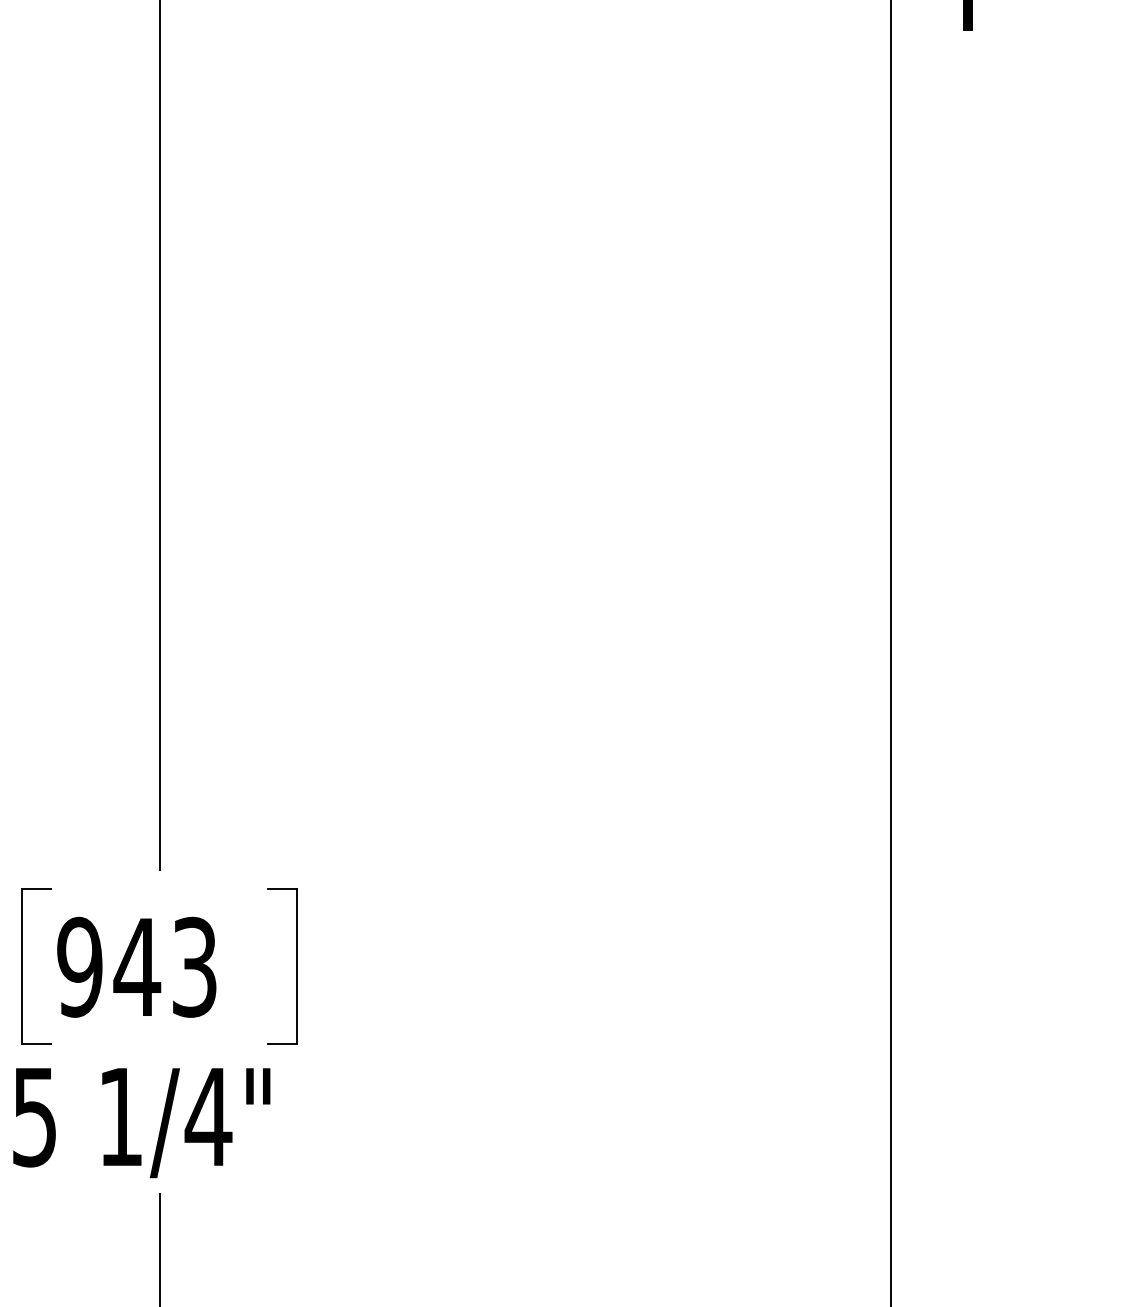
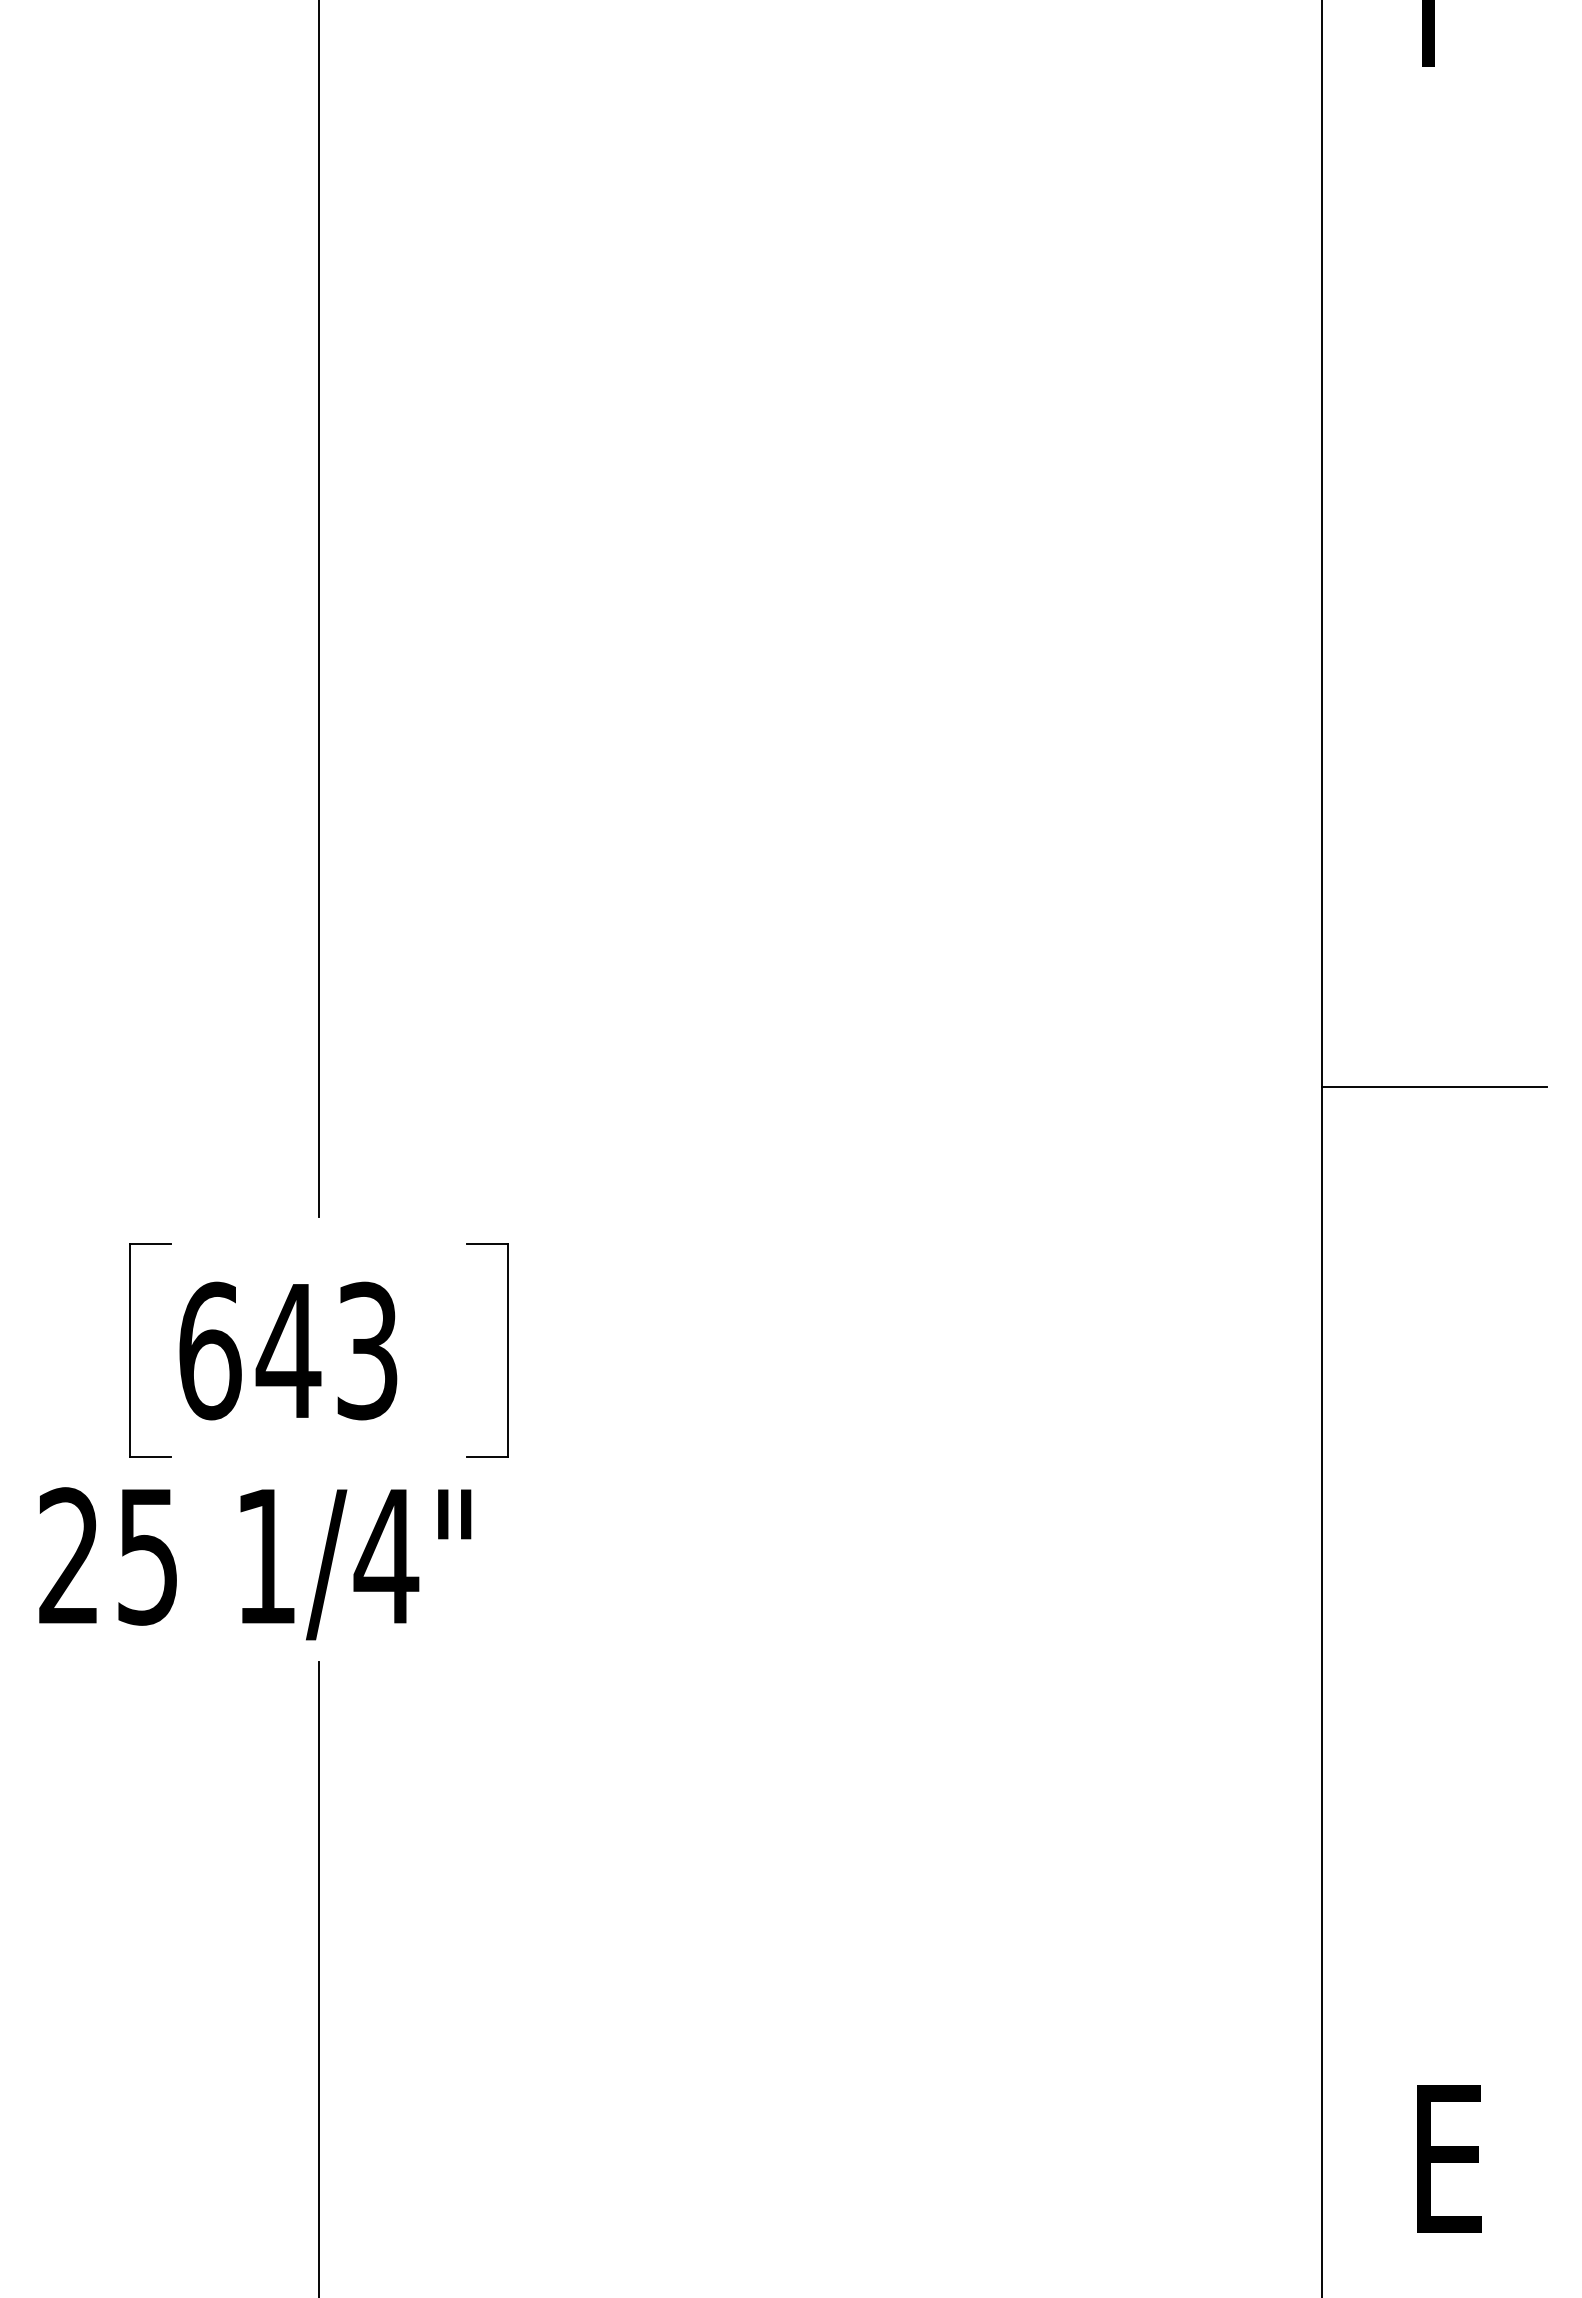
line: (972, 774) -> (1434, 1086), added
text: (79, 966) -> (209, 1350), 943 -> 643

